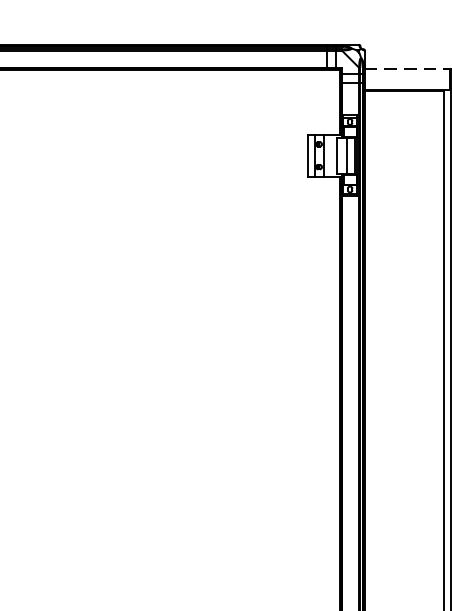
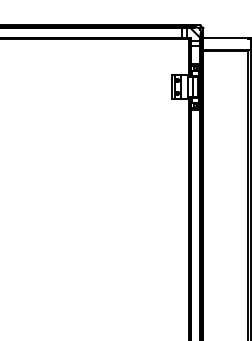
line: (406, 68) -> (226, 38), dashed -> solid

